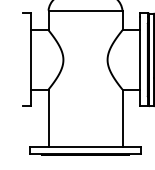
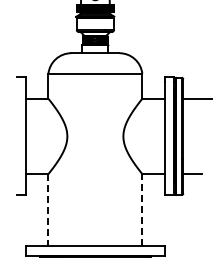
line: (122, 117) -> (142, 209), solid -> dashed
line: (48, 118) -> (48, 210), solid -> dashed

